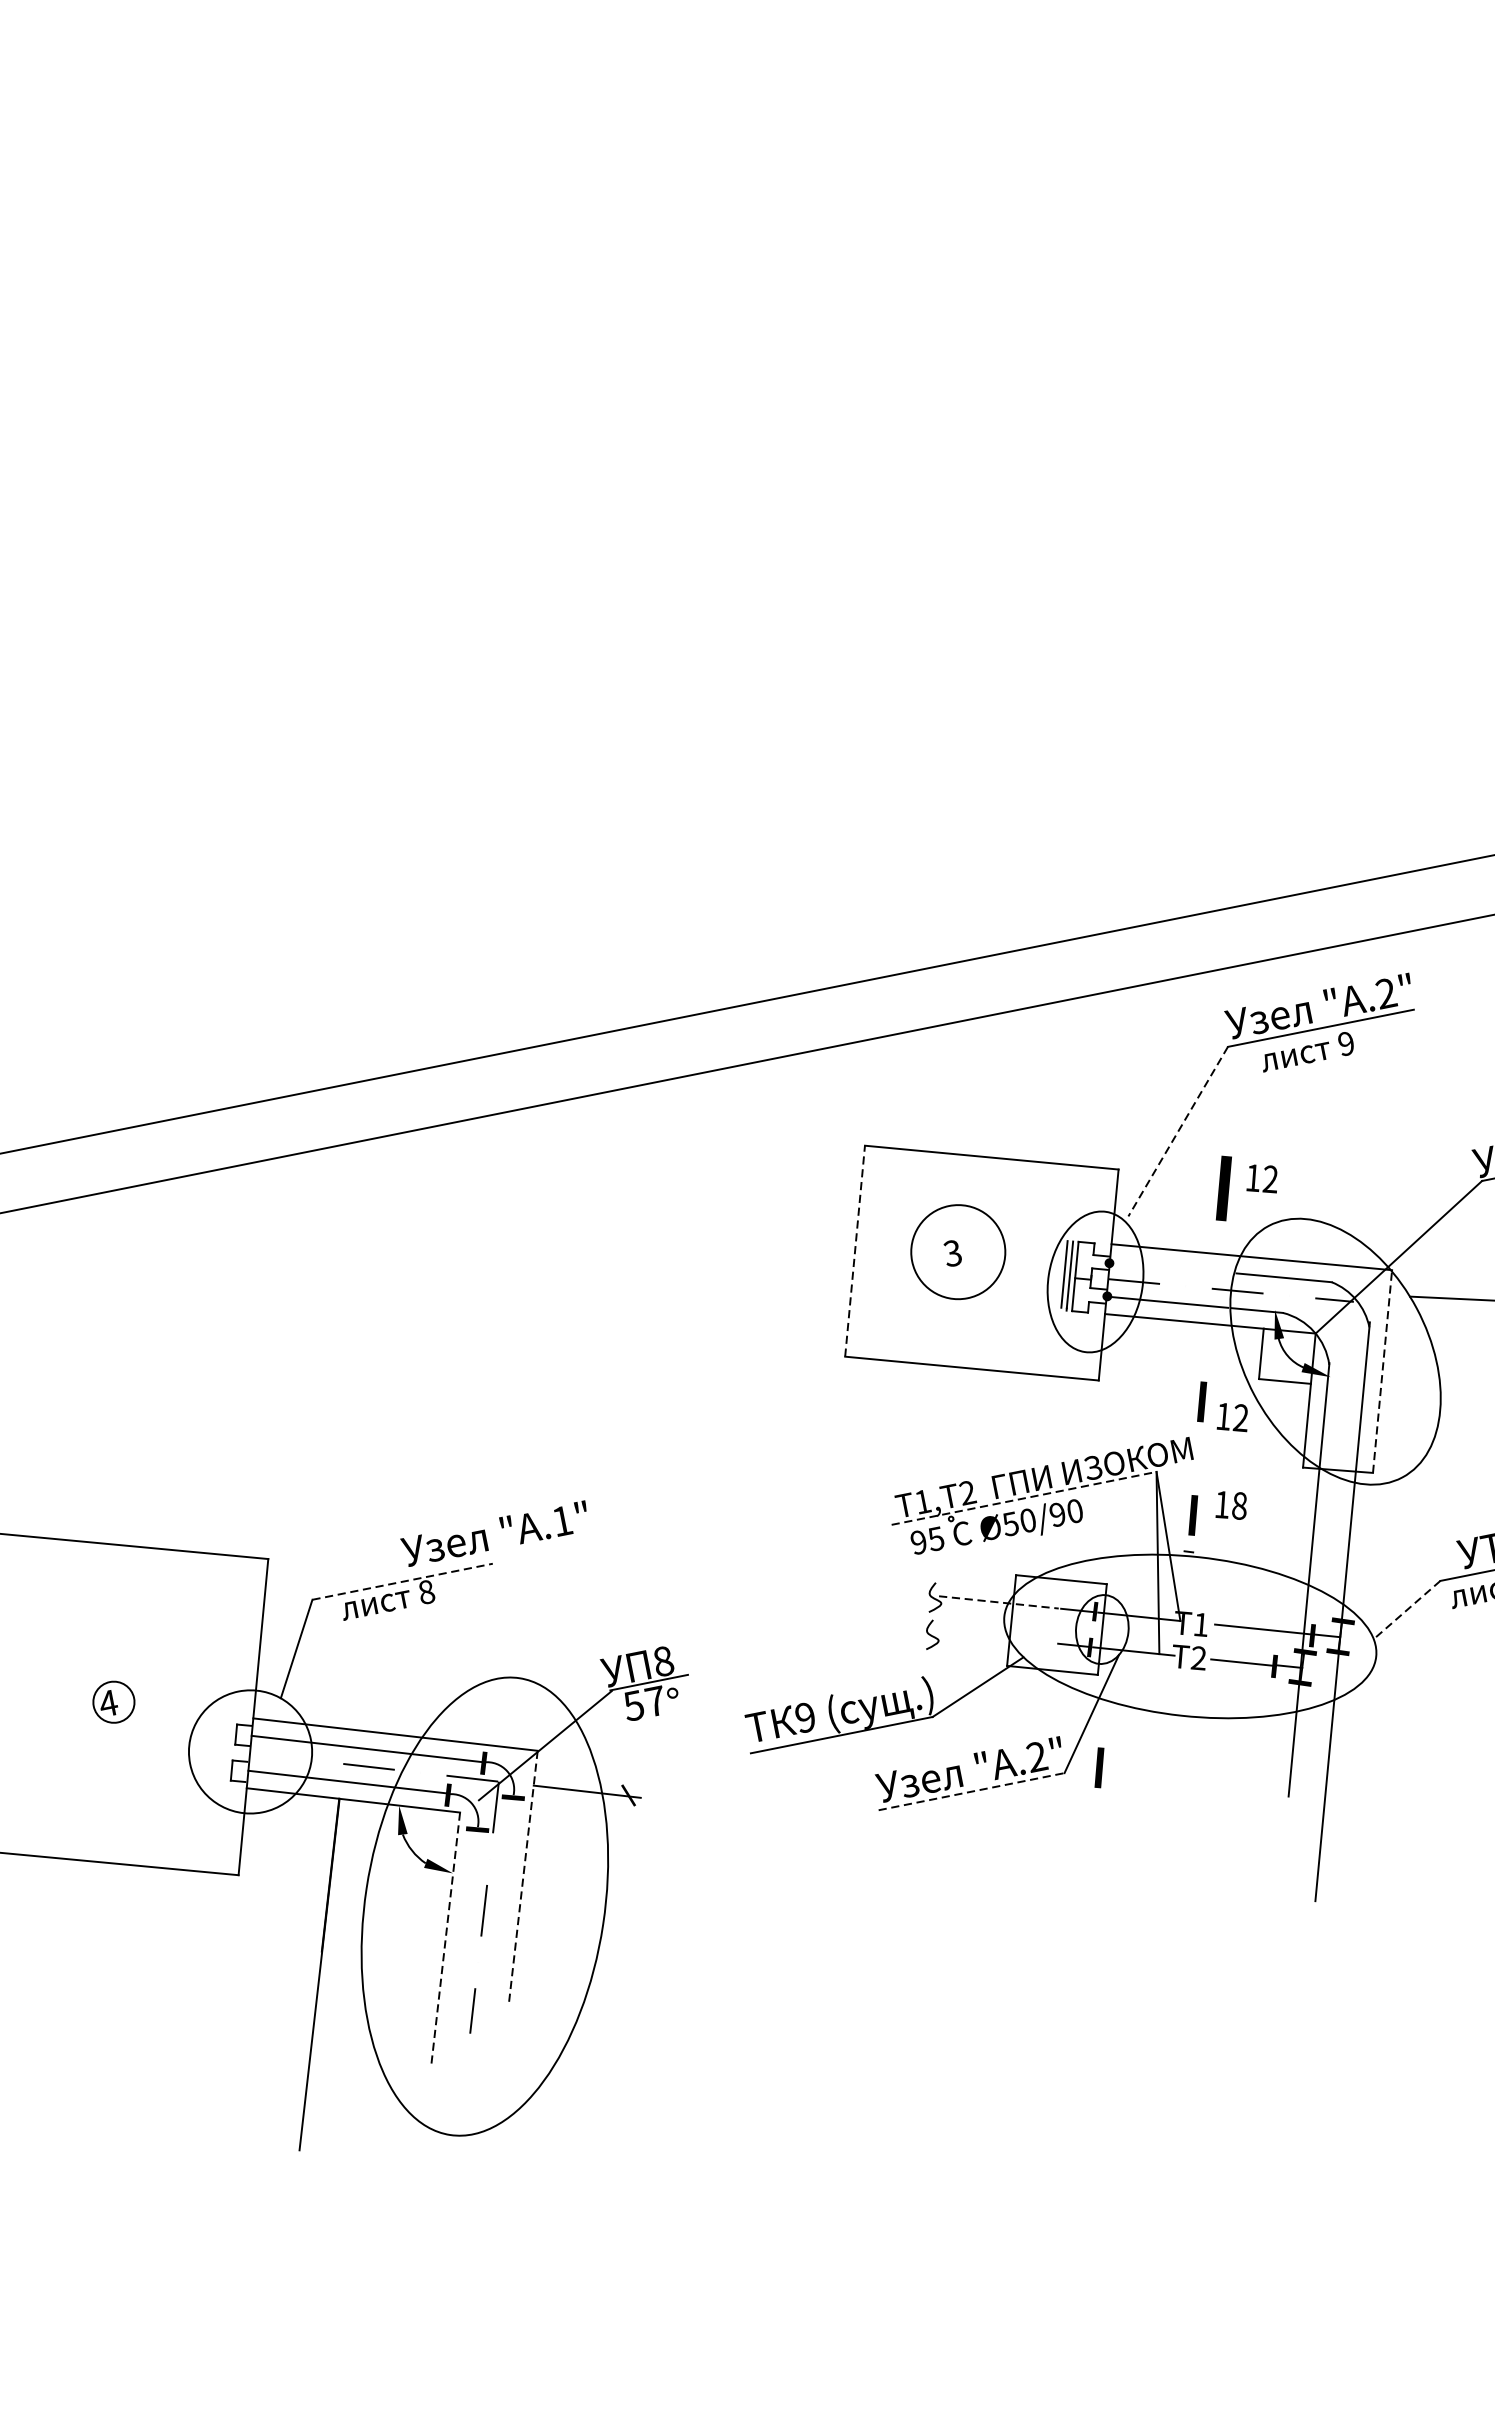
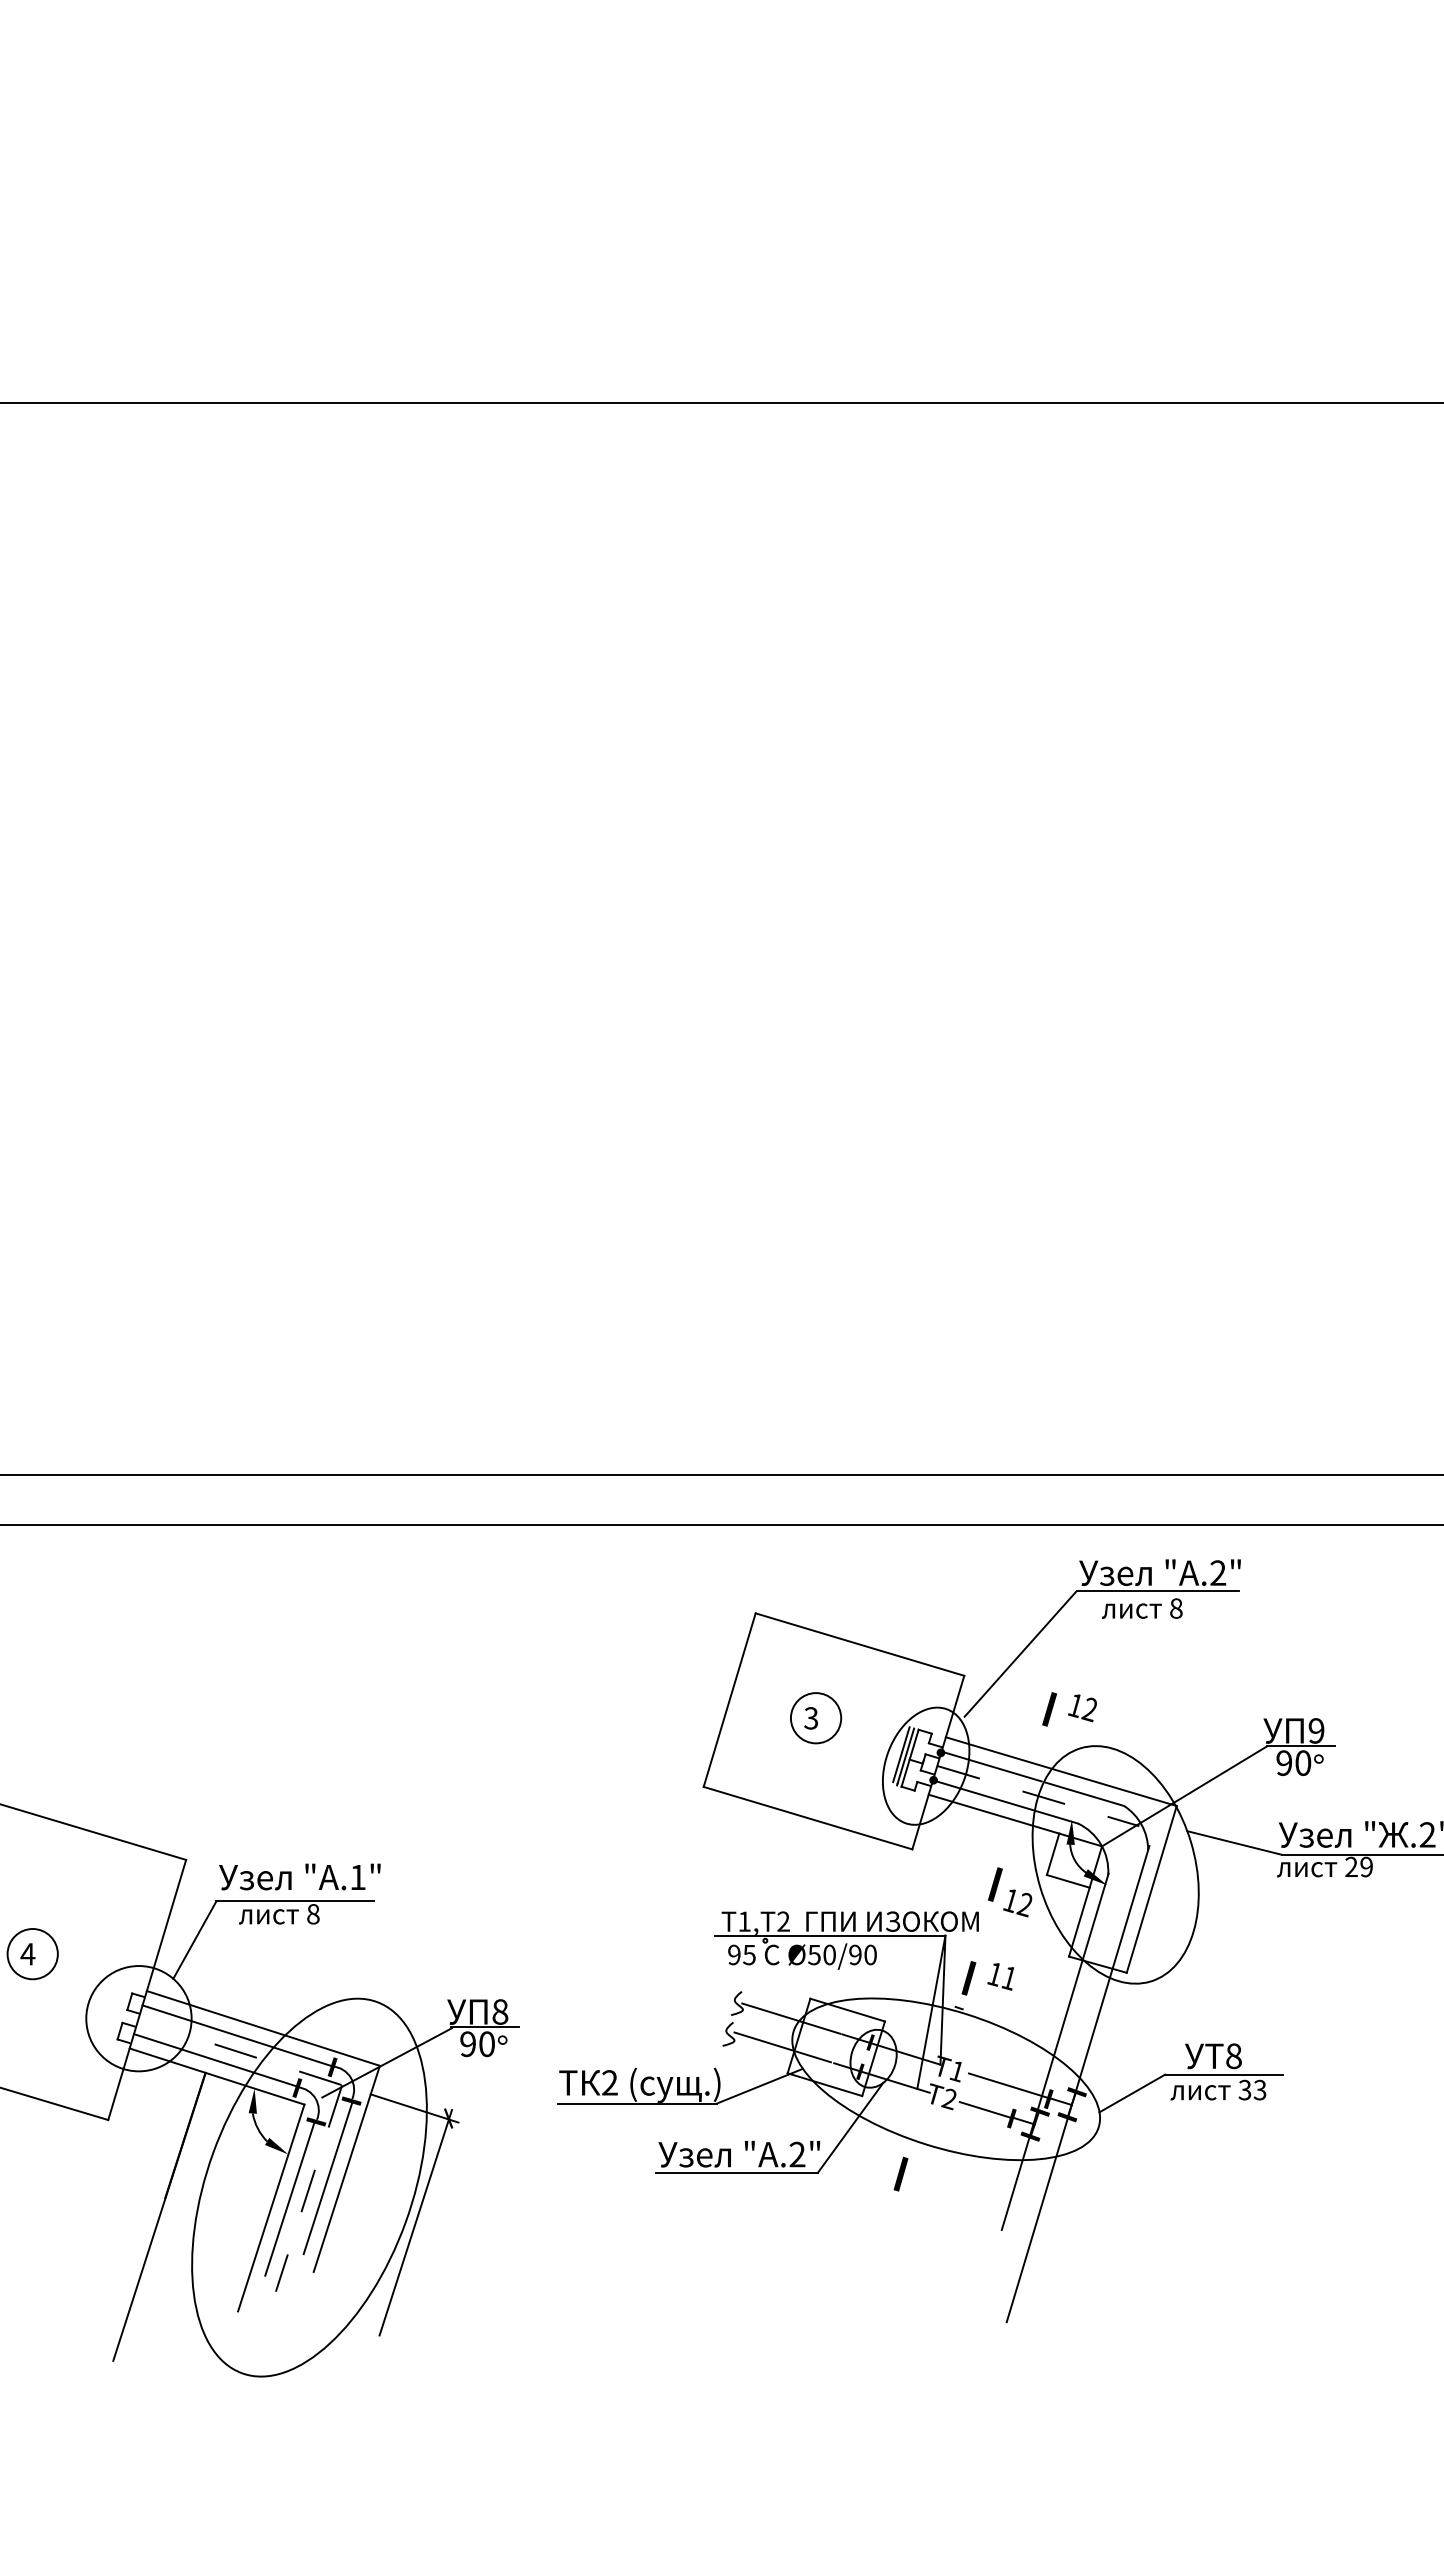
text: (1346, 1043) -> (1176, 1608), 9 -> 8
line: (1178, 1132) -> (1020, 1654), dashed -> solid
part: (1224, 1188) -> (1049, 1709), size x0.62
line: (854, 1251) -> (729, 1700), dashed -> solid
circle: (957, 1252) -> (815, 1718), size x0.62
line: (1170, 1267) -> (991, 1766), added
line: (1382, 1370) -> (1151, 1888), dashed -> solid
line: (1024, 1498) -> (830, 1935), dashed -> solid
text: (1238, 1506) -> (1008, 1978), 18 -> 11
text: (495, 1533) -> (299, 1876), moved
line: (402, 1581) -> (294, 1901), dashed -> solid
line: (998, 1602) -> (791, 2018), dashed -> solid
line: (1407, 1610) -> (1132, 2093), dashed -> solid
line: (995, 1637) -> (782, 2047), added
circle: (113, 1702) -> (32, 1954), size x1.43
text: (644, 1703) -> (477, 2044), 57 -> 90
text: (804, 1717) -> (609, 2082), 9 -> 2
part: (1098, 1767) -> (900, 2173), moved
line: (972, 1791) -> (737, 2172), dashed -> solid
line: (523, 1877) -> (346, 2169), dashed -> solid
line: (503, 1890) -> (327, 2177), added
line: (614, 1922) -> (415, 2222), added
line: (464, 1923) -> (289, 2198), added
line: (446, 1939) -> (271, 2208), dashed -> solid

